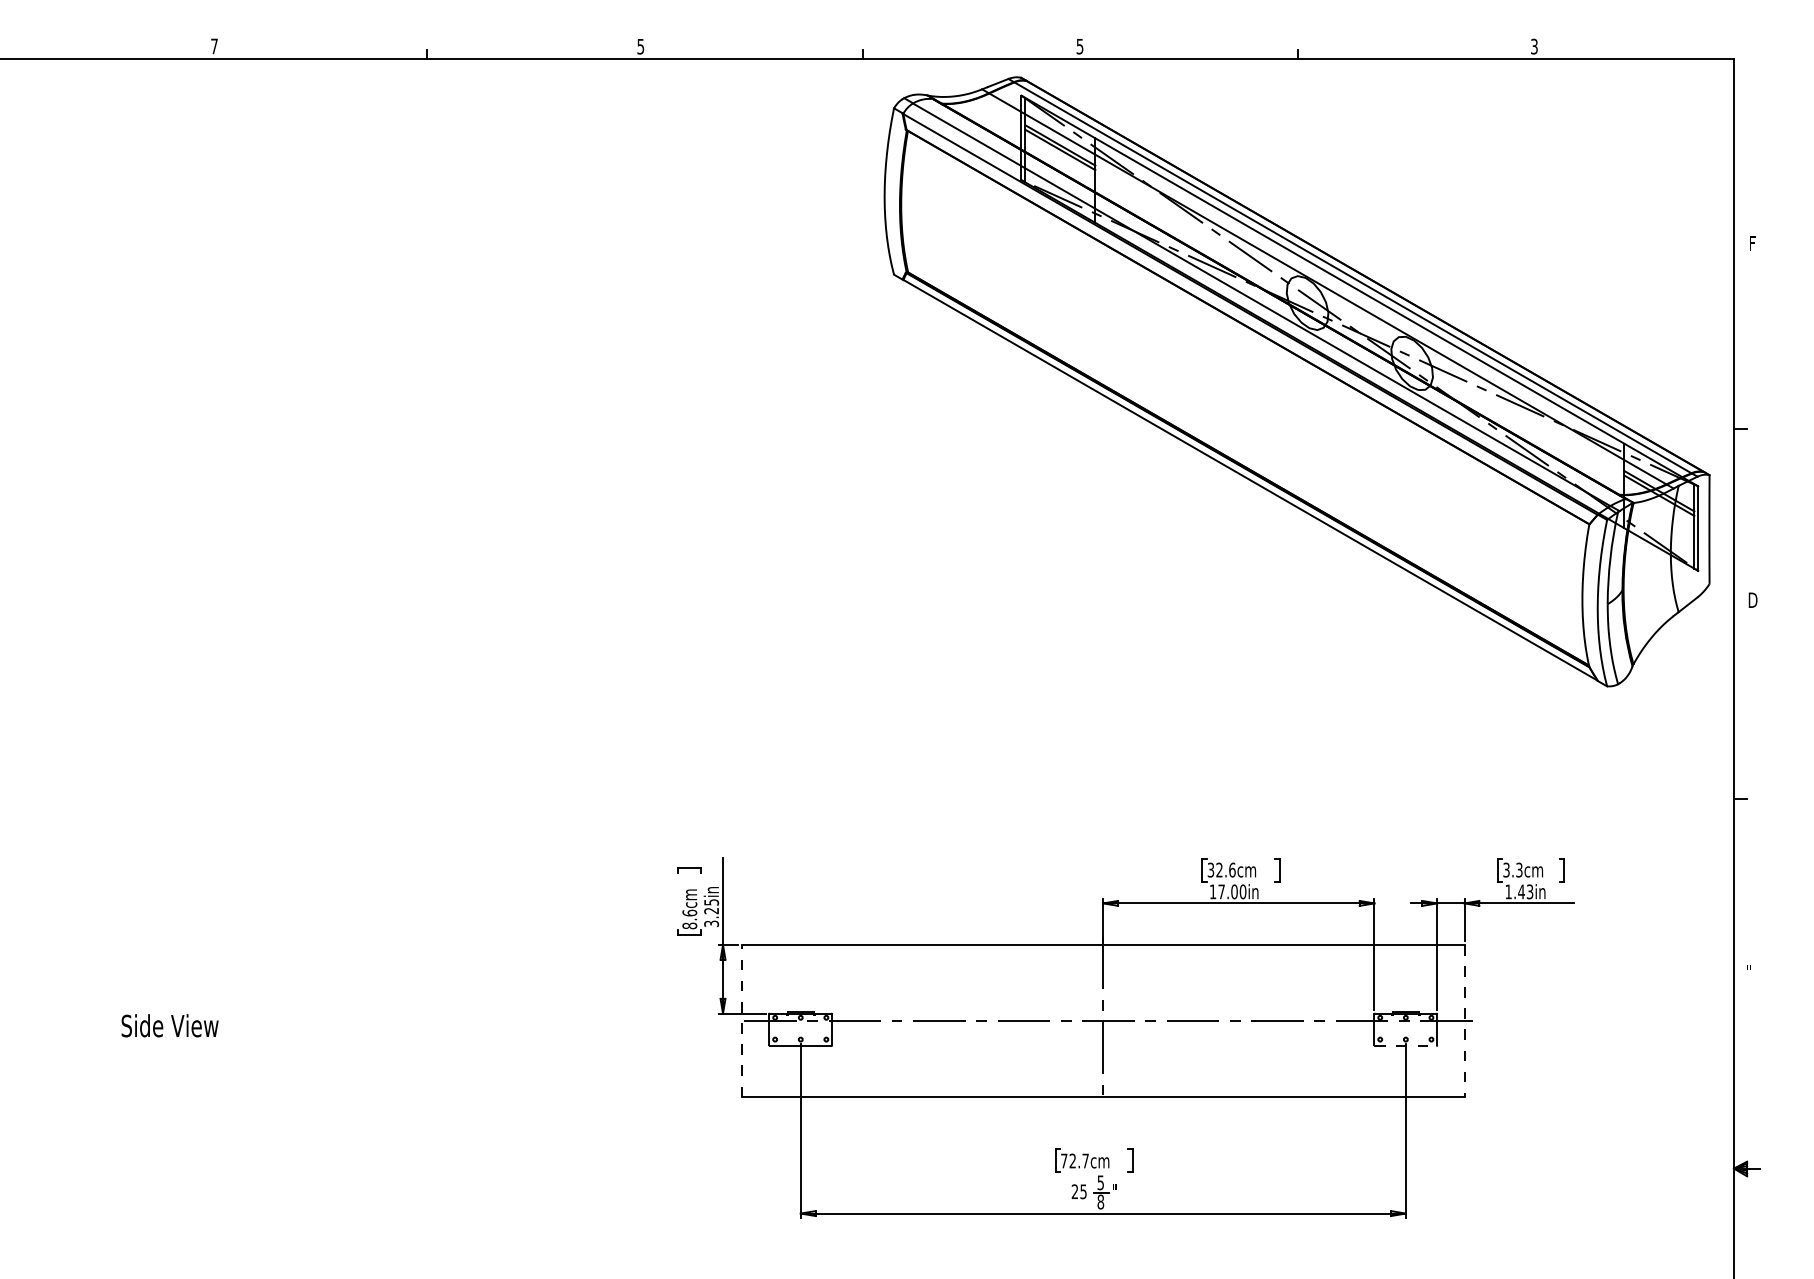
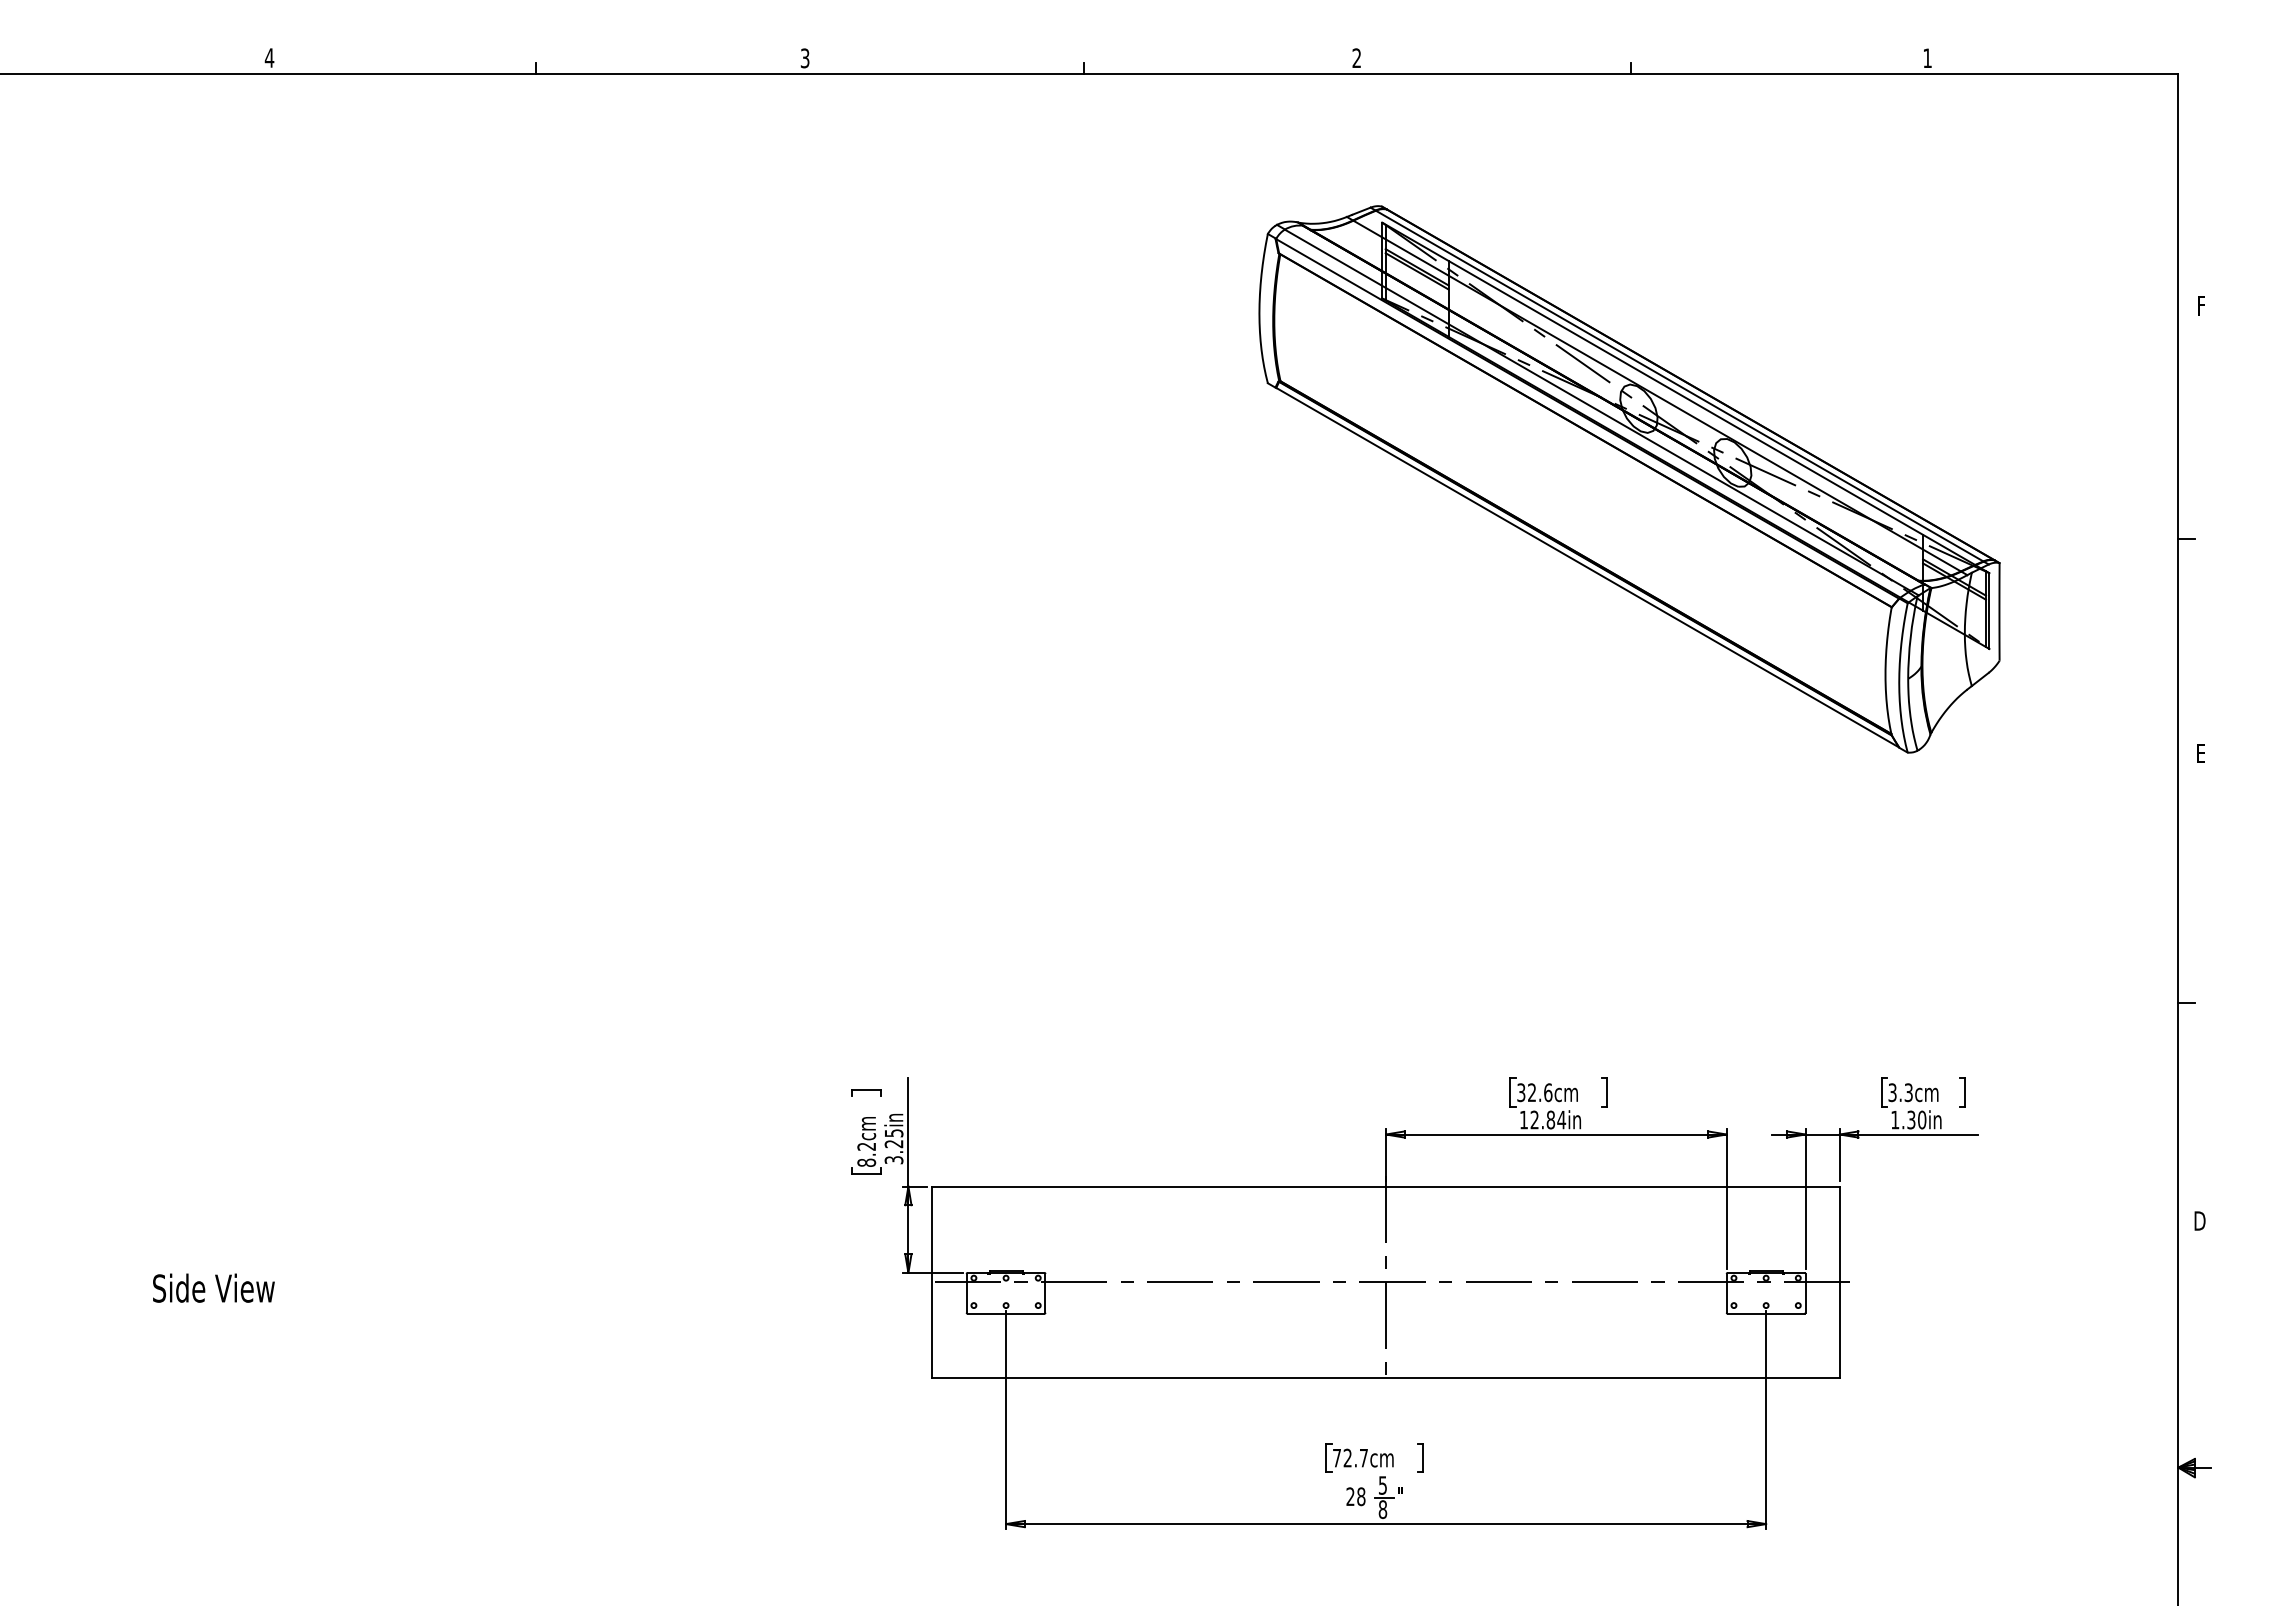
text: (214, 46) -> (269, 57), 7 -> 4
text: (641, 46) -> (805, 57), 5 -> 3
text: (1079, 46) -> (1356, 58), 5 -> 2
text: (1534, 46) -> (1927, 58), 3 -> 1
part: (1297, 381) -> (1629, 479), size x0.71
text: (1753, 600) -> (2202, 753), D -> E
text: (1232, 891) -> (1548, 1119), 17.00in -> 12.84in
text: (1525, 891) -> (1916, 1119), 1.43in -> 1.30in
text: (689, 912) -> (866, 1146), 8.6cm -> 8.2cm
text: (1750, 971) -> (2199, 1220), " -> D
line: (742, 1021) -> (932, 1282), dashed -> solid
line: (1464, 1021) -> (1839, 1282), dashed -> solid
line: (1406, 1045) -> (1766, 1313), dashed -> solid
text: (1083, 1191) -> (1361, 1496), 25 -> 28

